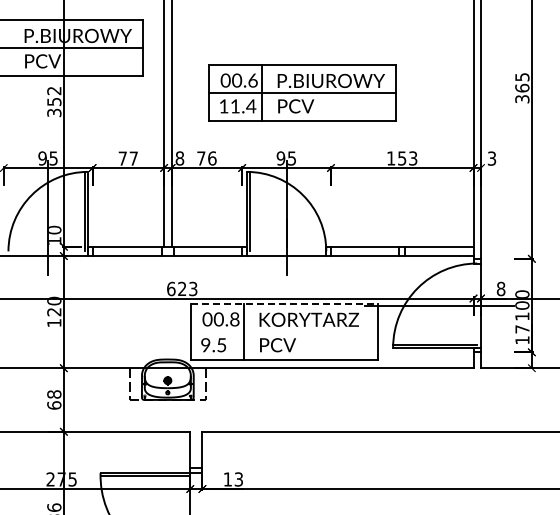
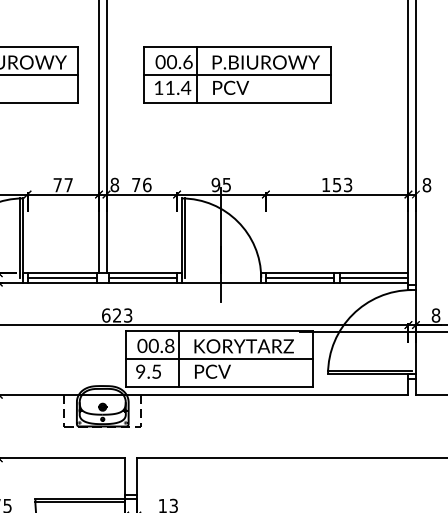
part: (302, 92) -> (237, 74), moved
text: (491, 158) -> (426, 185), 3 -> 8
line: (126, 251) -> (61, 278), added
line: (207, 251) -> (142, 278), added
line: (364, 251) -> (299, 278), added
line: (439, 251) -> (374, 278), added
line: (284, 304) -> (219, 331), dashed -> solid
line: (284, 332) -> (219, 359), added

